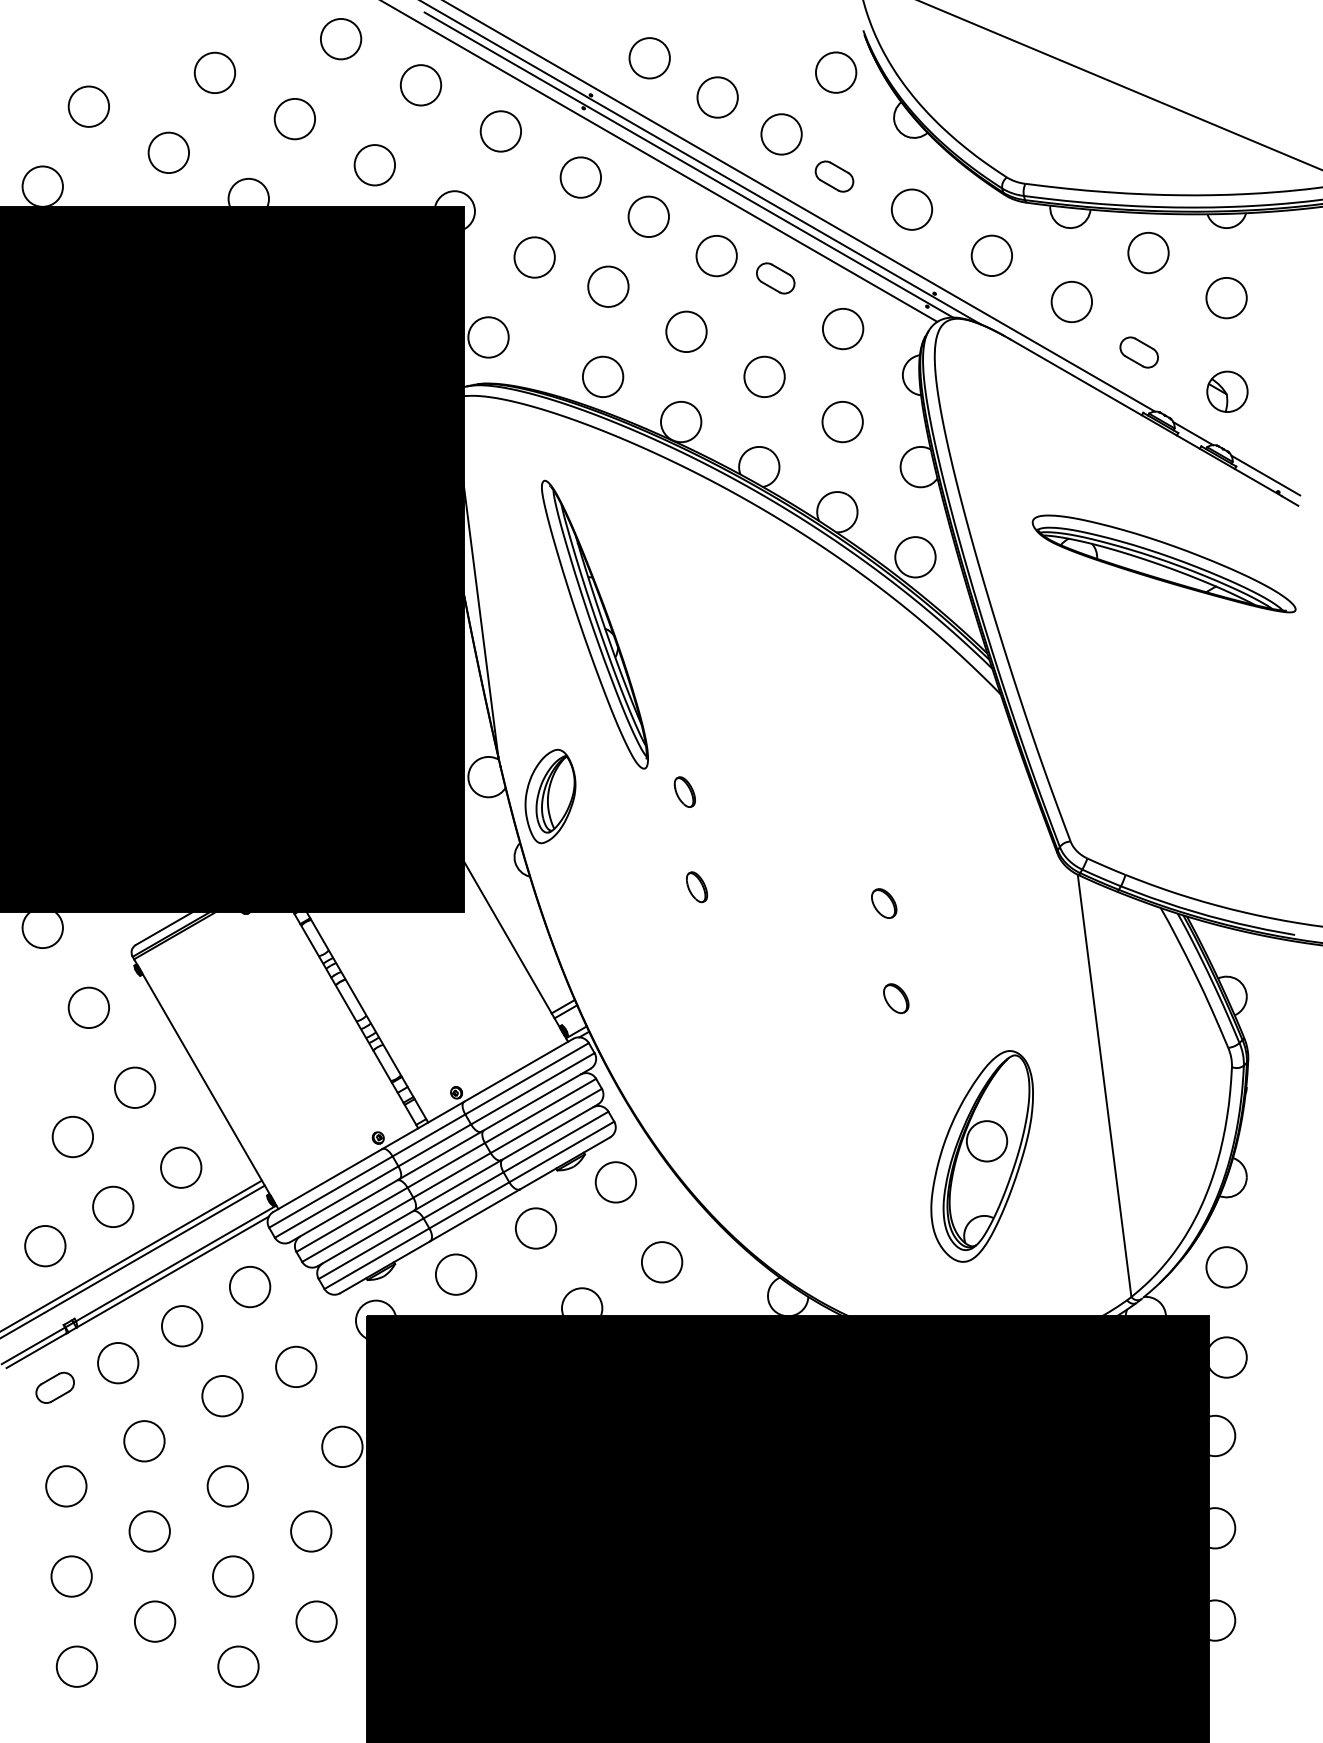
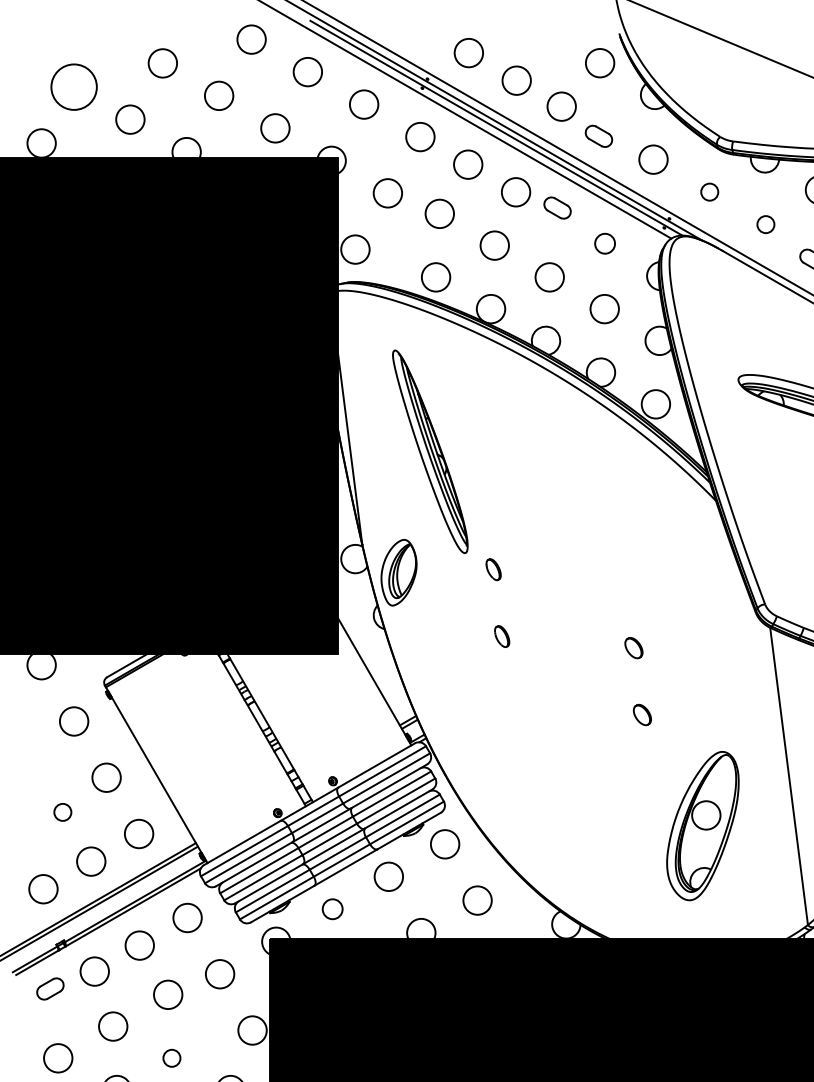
circle: (88, 106) -> (73, 87), size x1.6
circle: (991, 255) -> (709, 191), size x0.6
circle: (1071, 301) -> (765, 224), size x0.6
circle: (843, 329) -> (605, 243), size x0.7
circle: (72, 1136) -> (62, 812), size x0.6
circle: (456, 1274) -> (332, 909), size x0.7
circle: (227, 1486) -> (171, 1058), size x0.6

